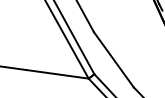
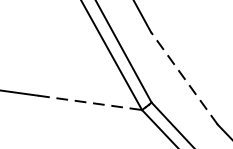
line: (113, 59) -> (183, 77), solid -> dashed
line: (58, 74) -> (91, 103), solid -> dashed

